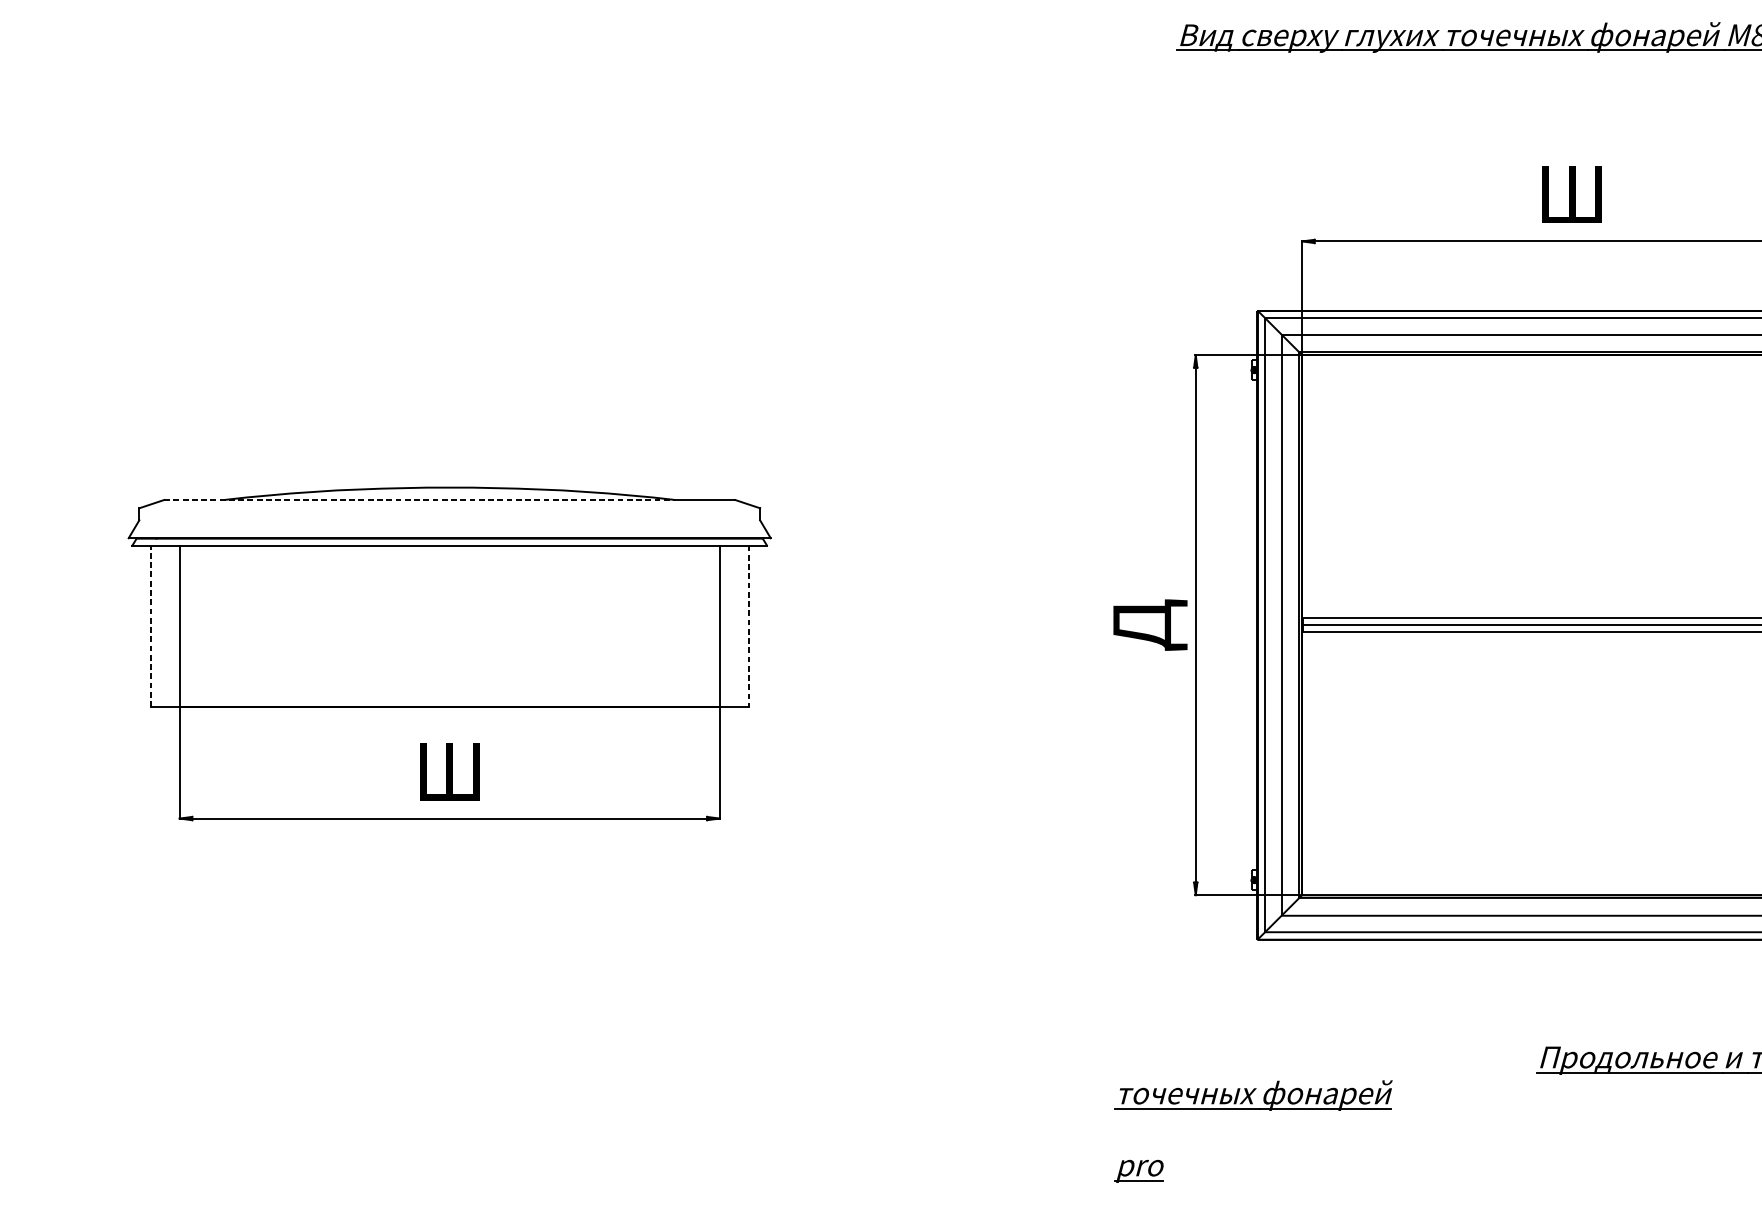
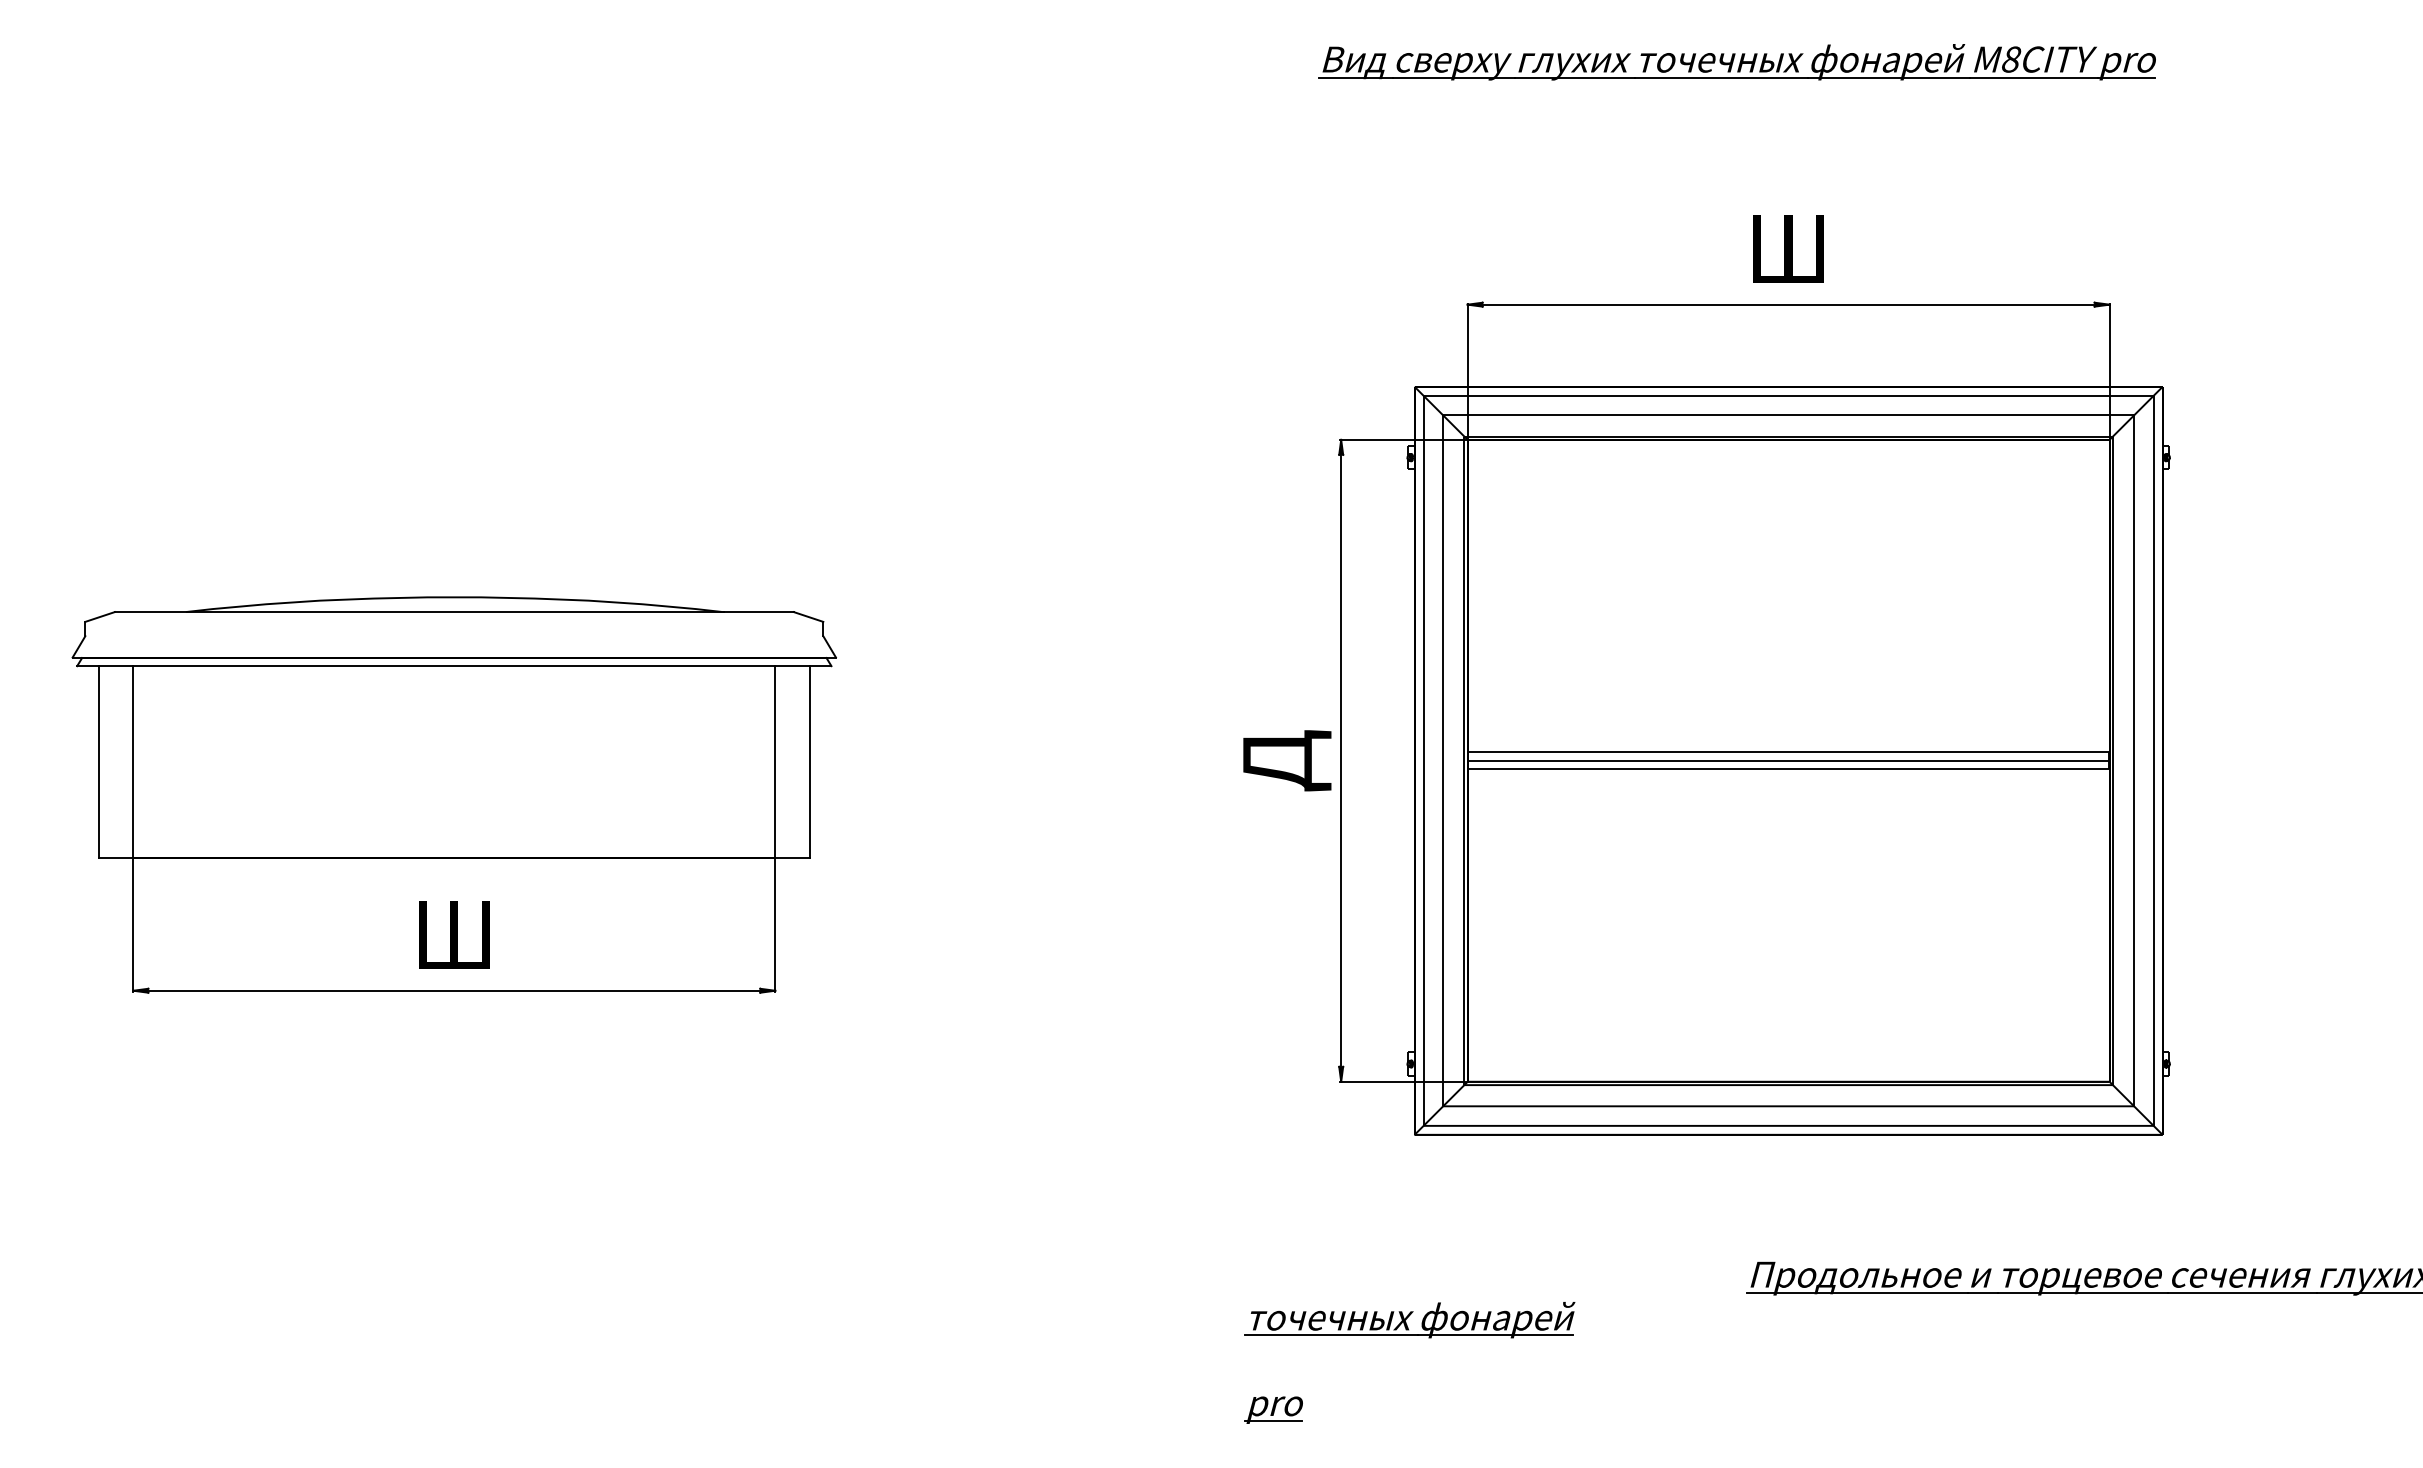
line: (420, 500) -> (419, 612), dashed -> solid
line: (151, 626) -> (99, 762), dashed -> solid
line: (748, 626) -> (809, 762), dashed -> solid

